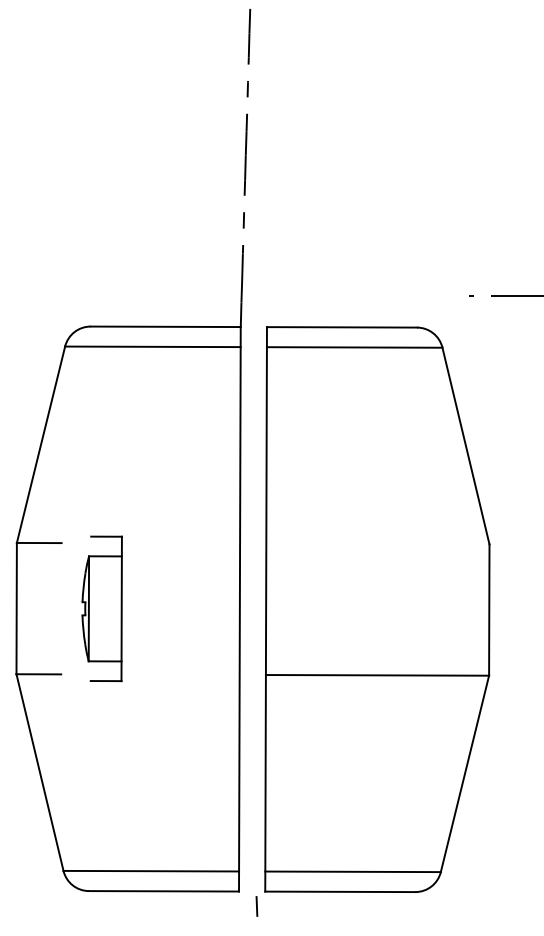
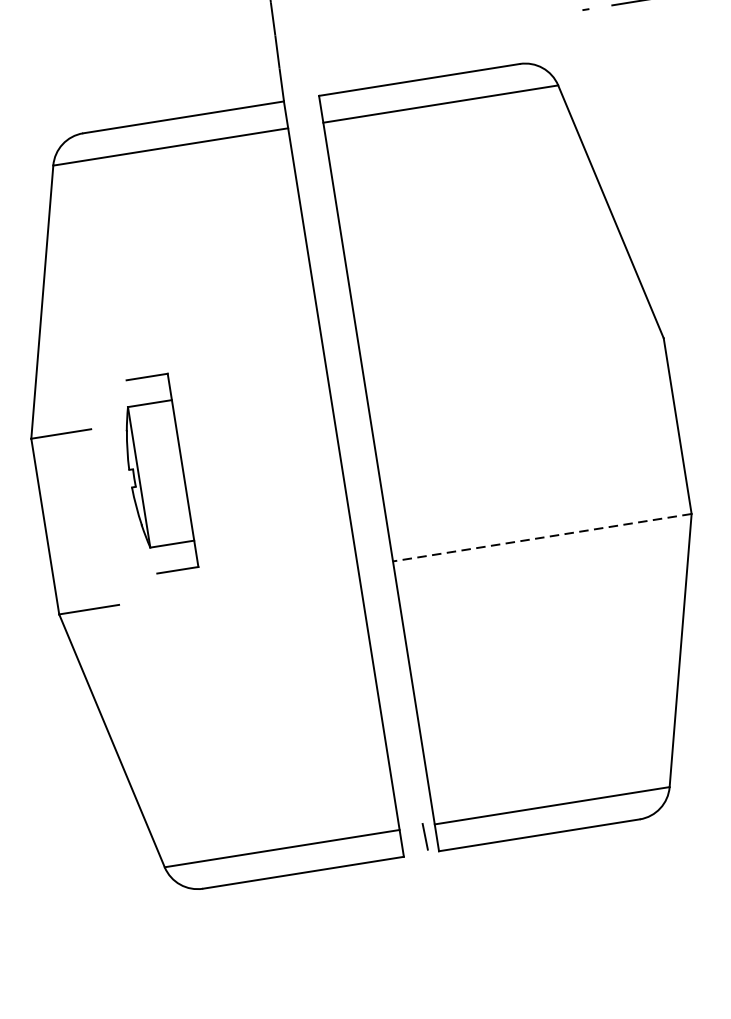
part: (101, 608) -> (155, 474), moved
line: (377, 675) -> (542, 537), solid -> dashed
line: (256, 906) -> (424, 836), moved

